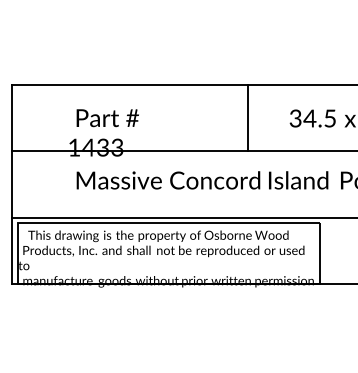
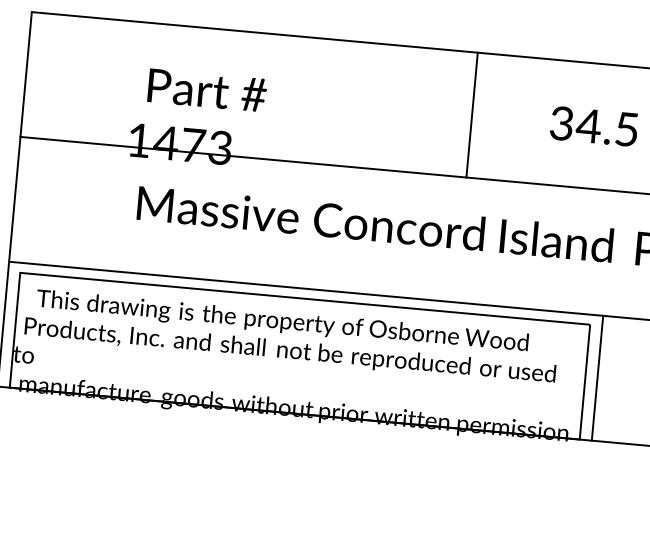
text: (103, 147) -> (194, 145), 1433 -> 1473
line: (326, 250) -> (597, 377), added

